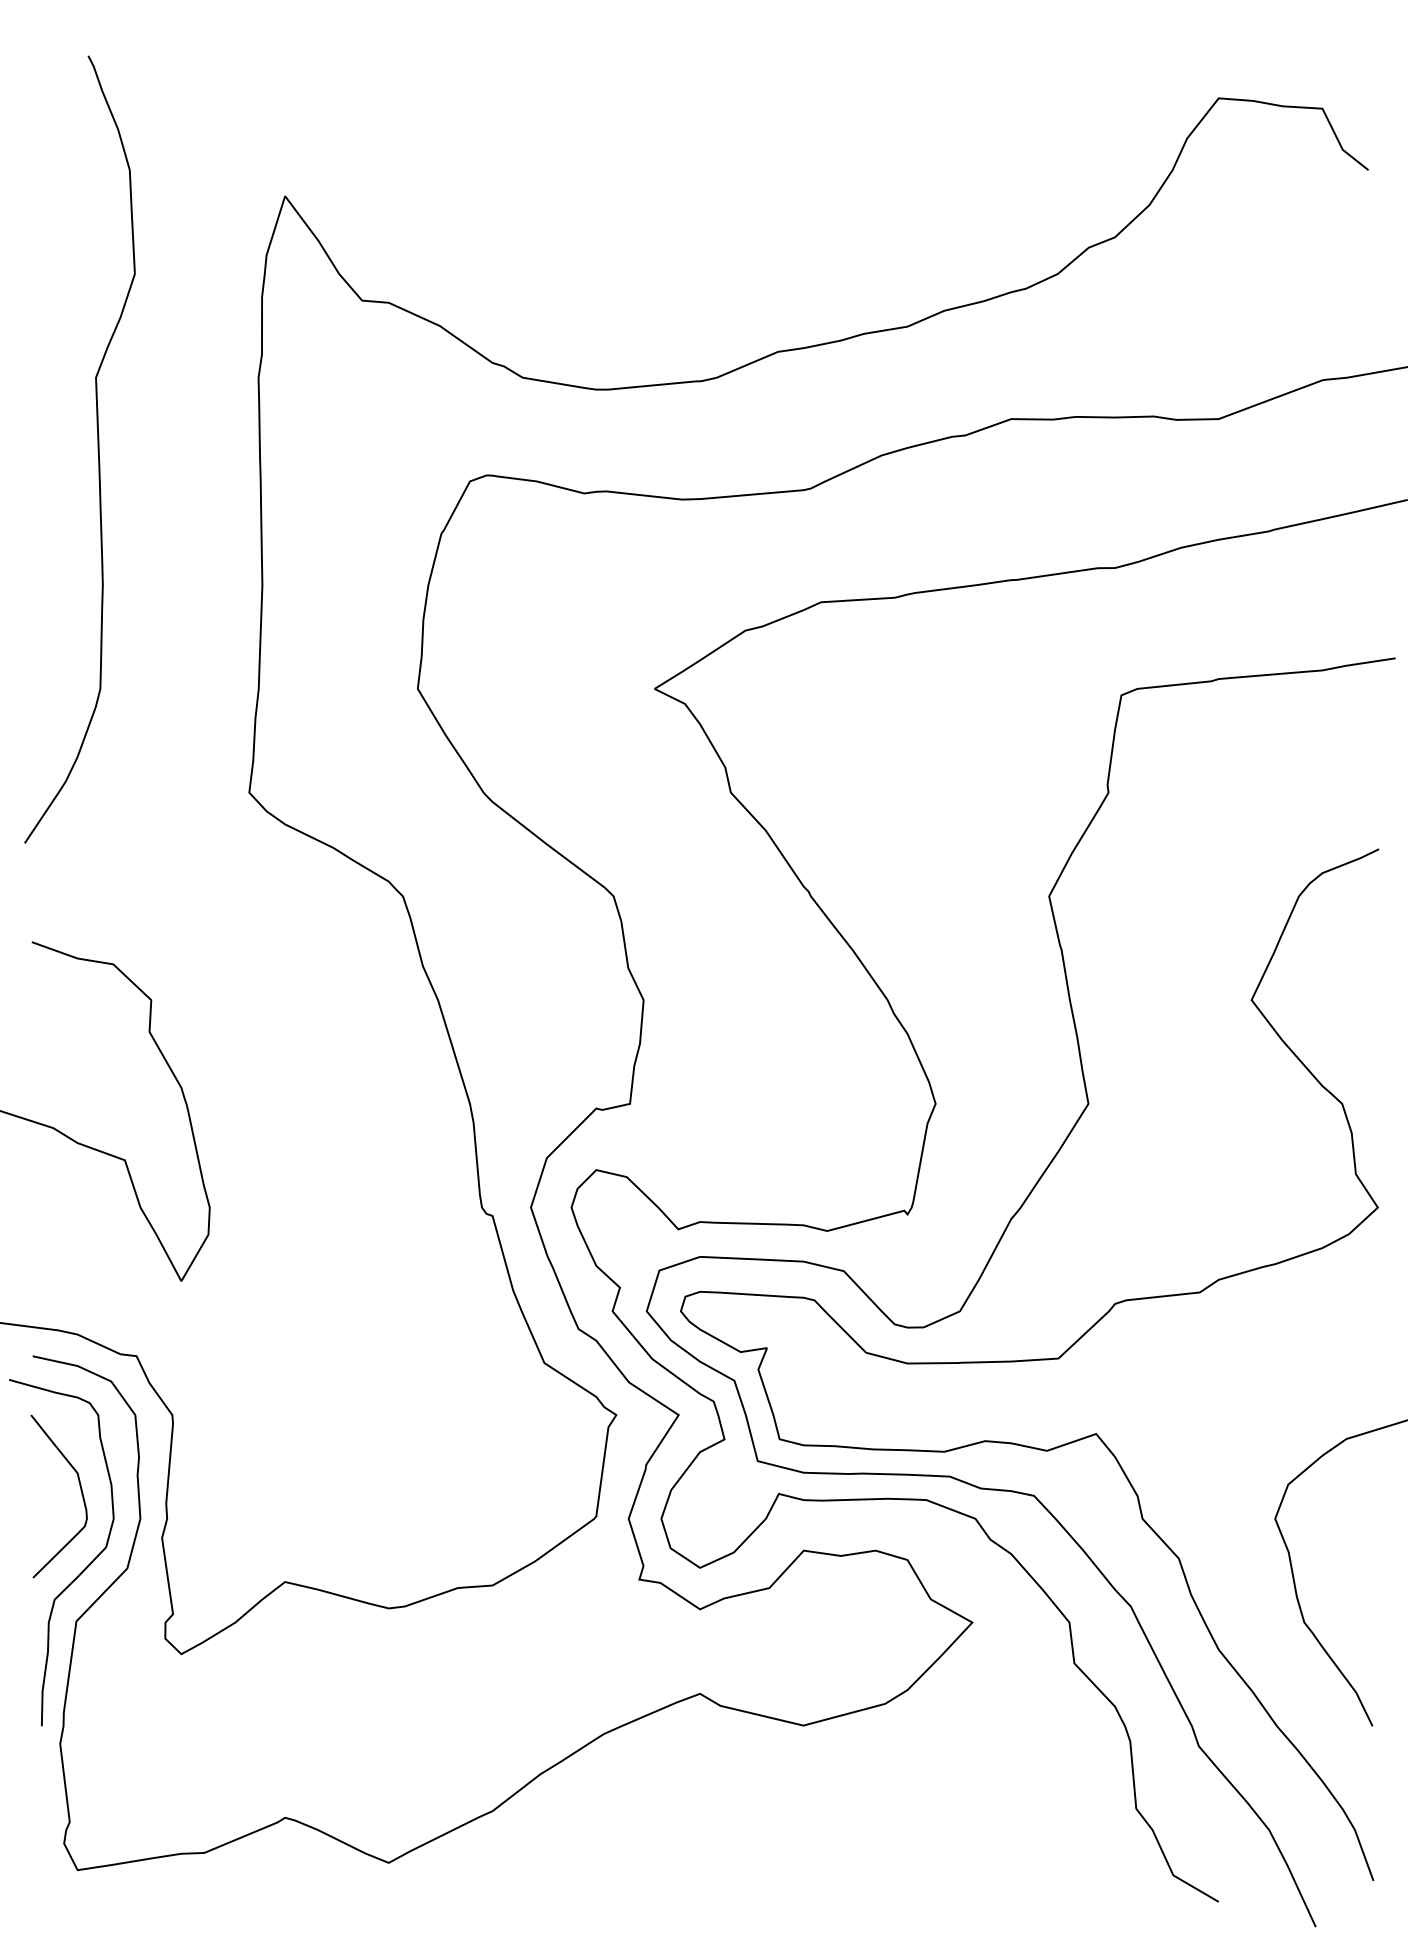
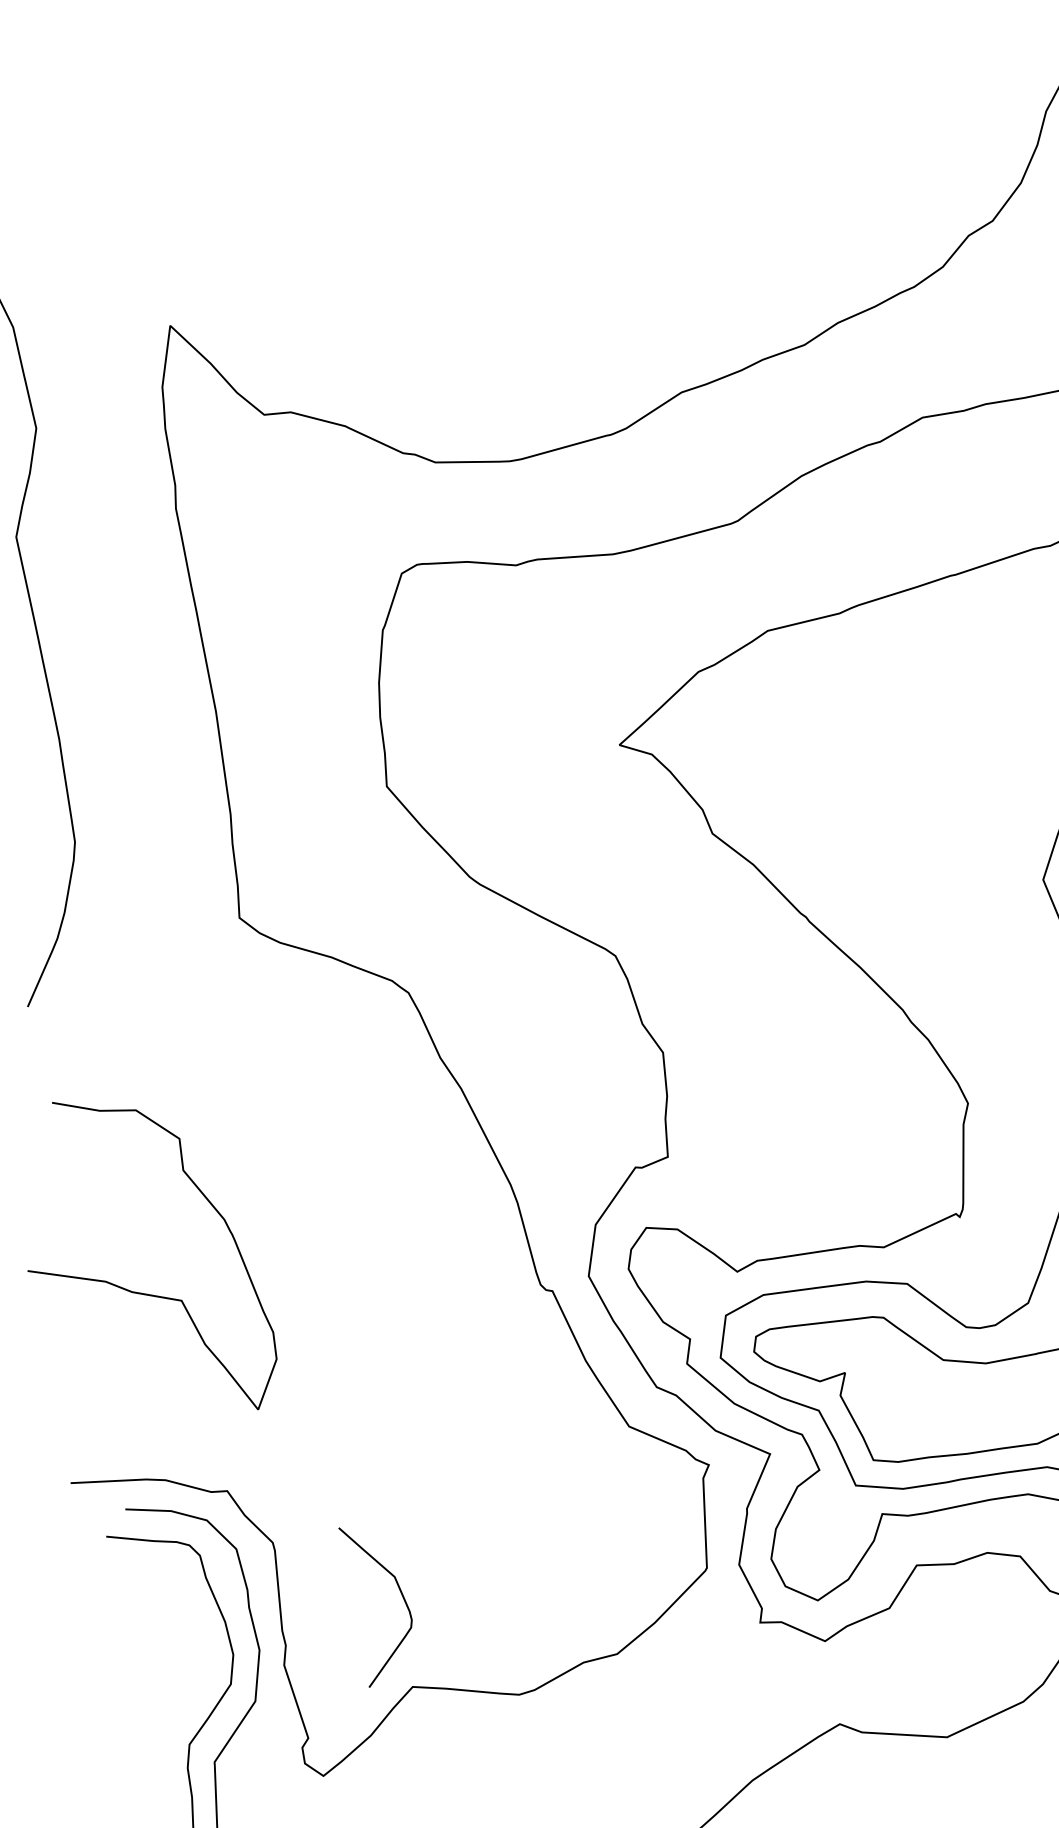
curve: (80, 1490) -> (400, 1593), moved

